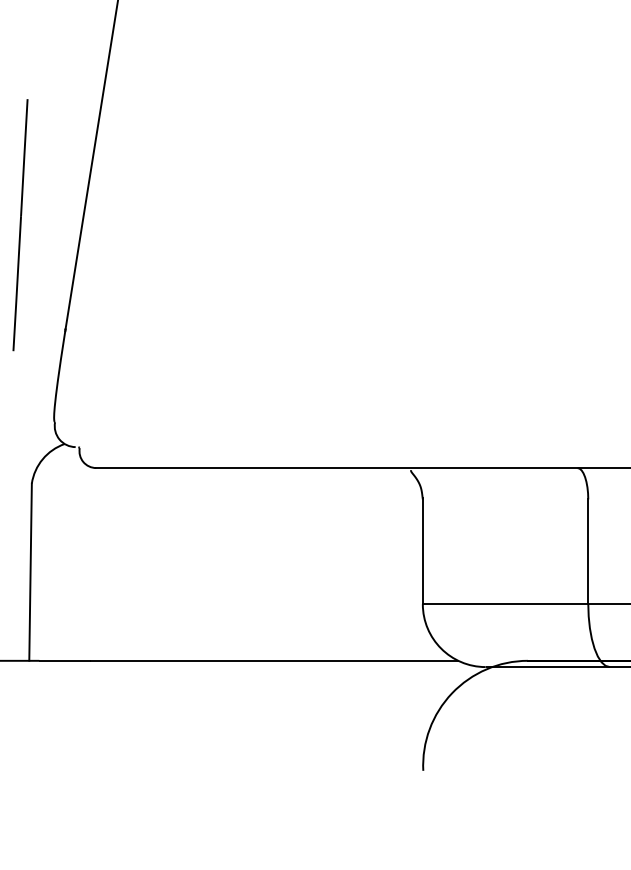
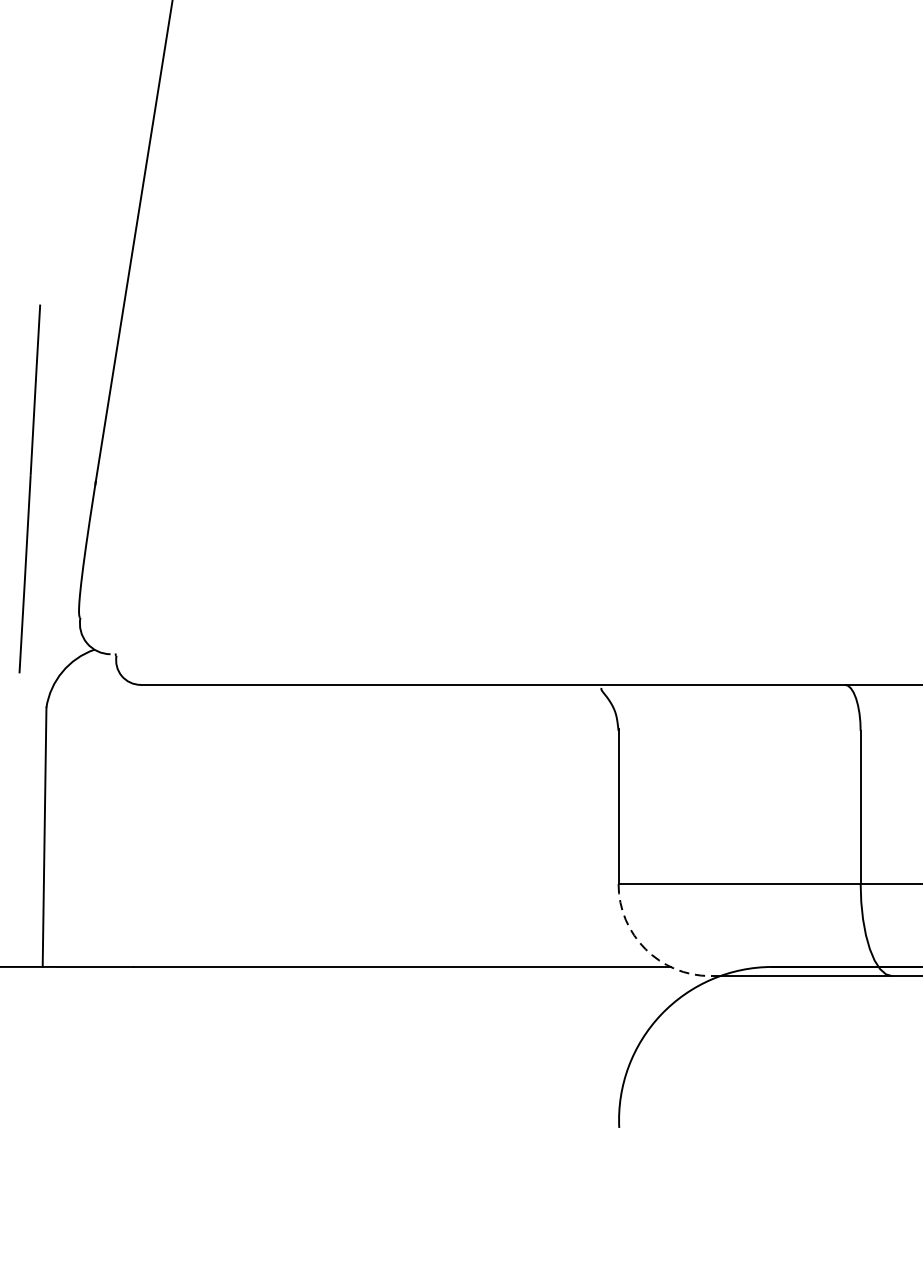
line: (20, 225) -> (29, 489), moved
arc: (441, 648) -> (645, 948), solid -> dashed

